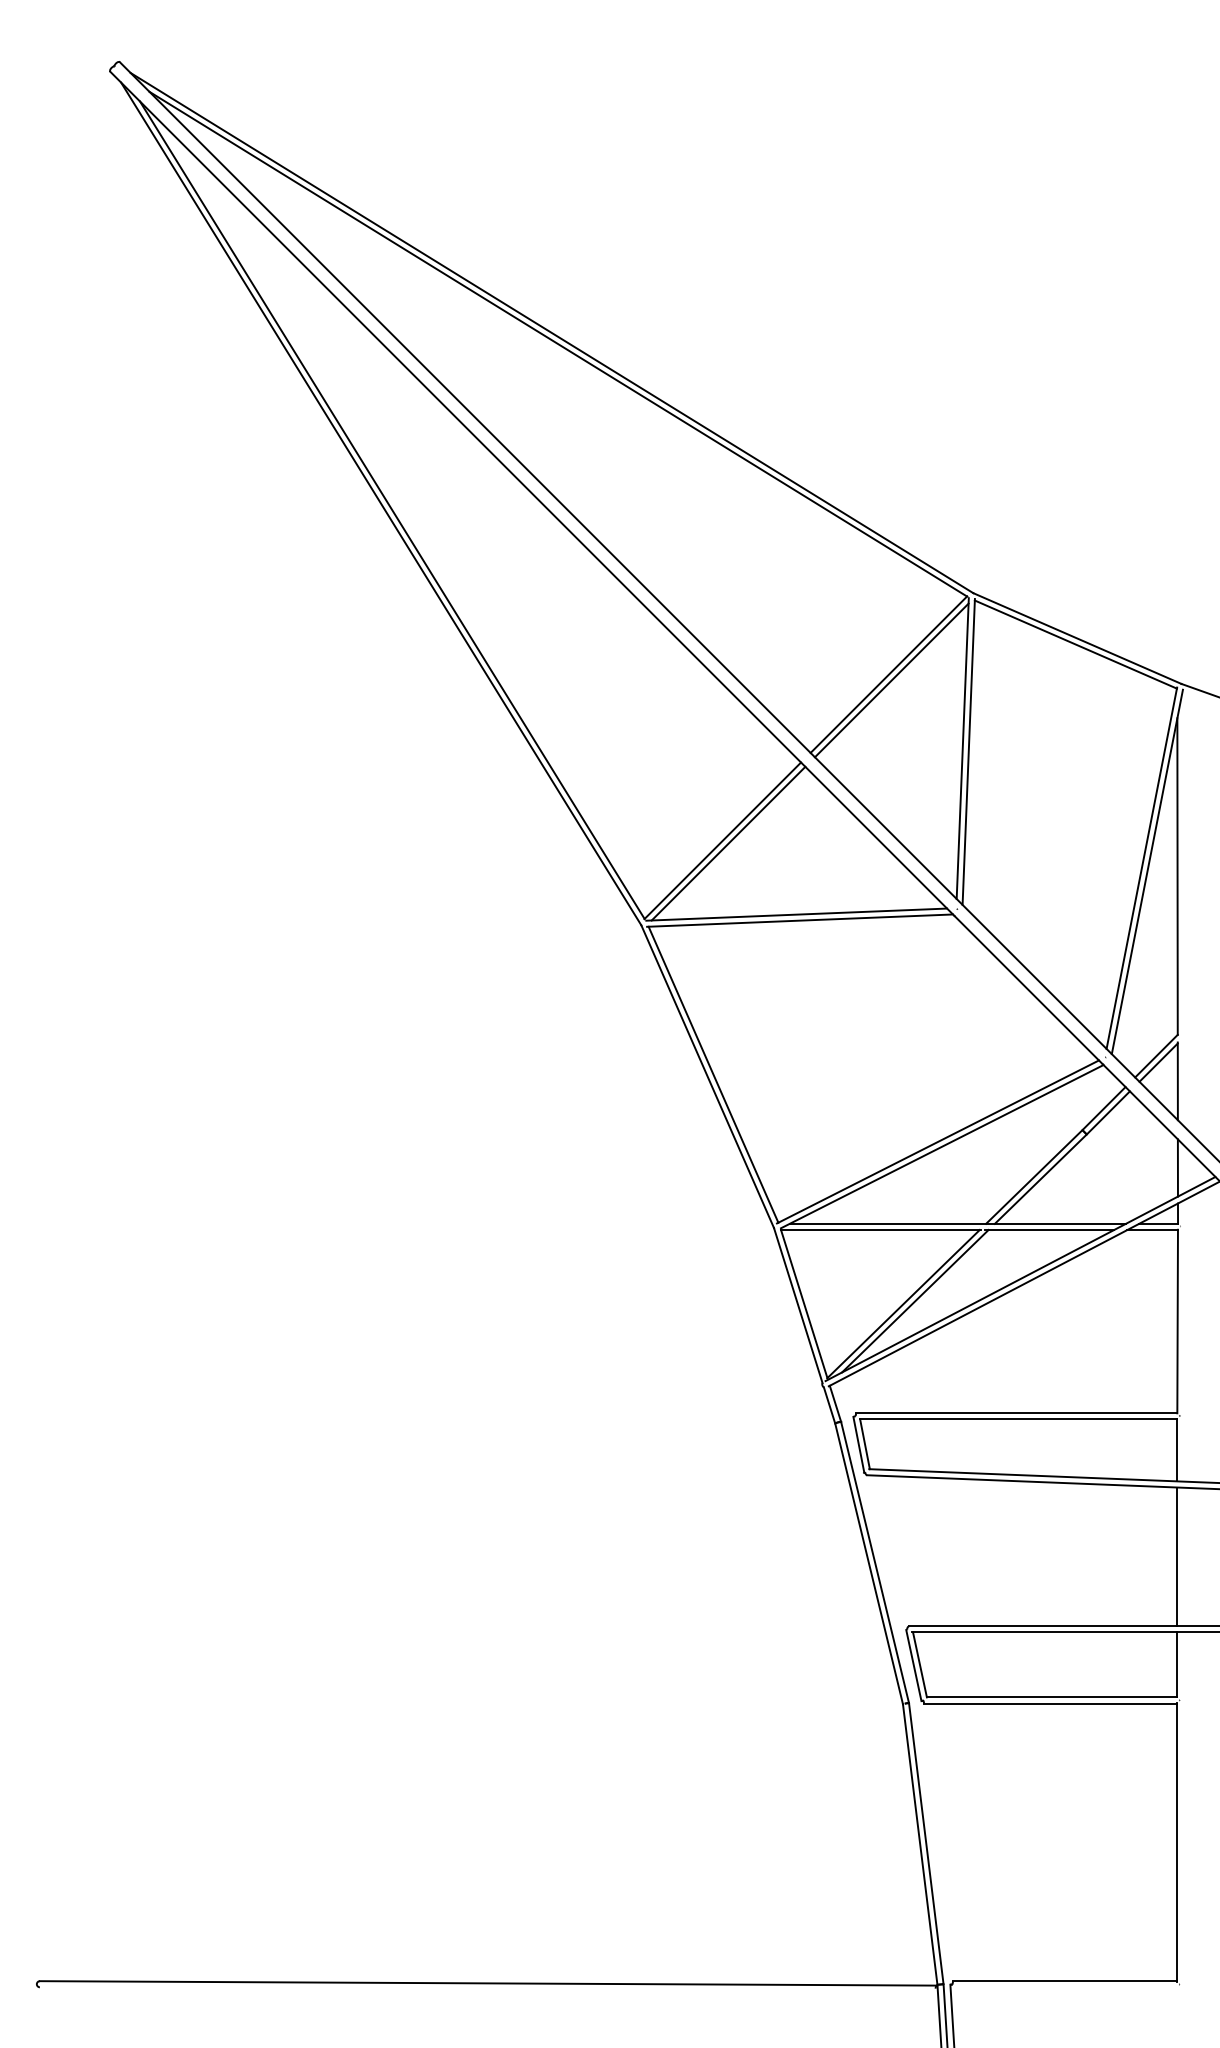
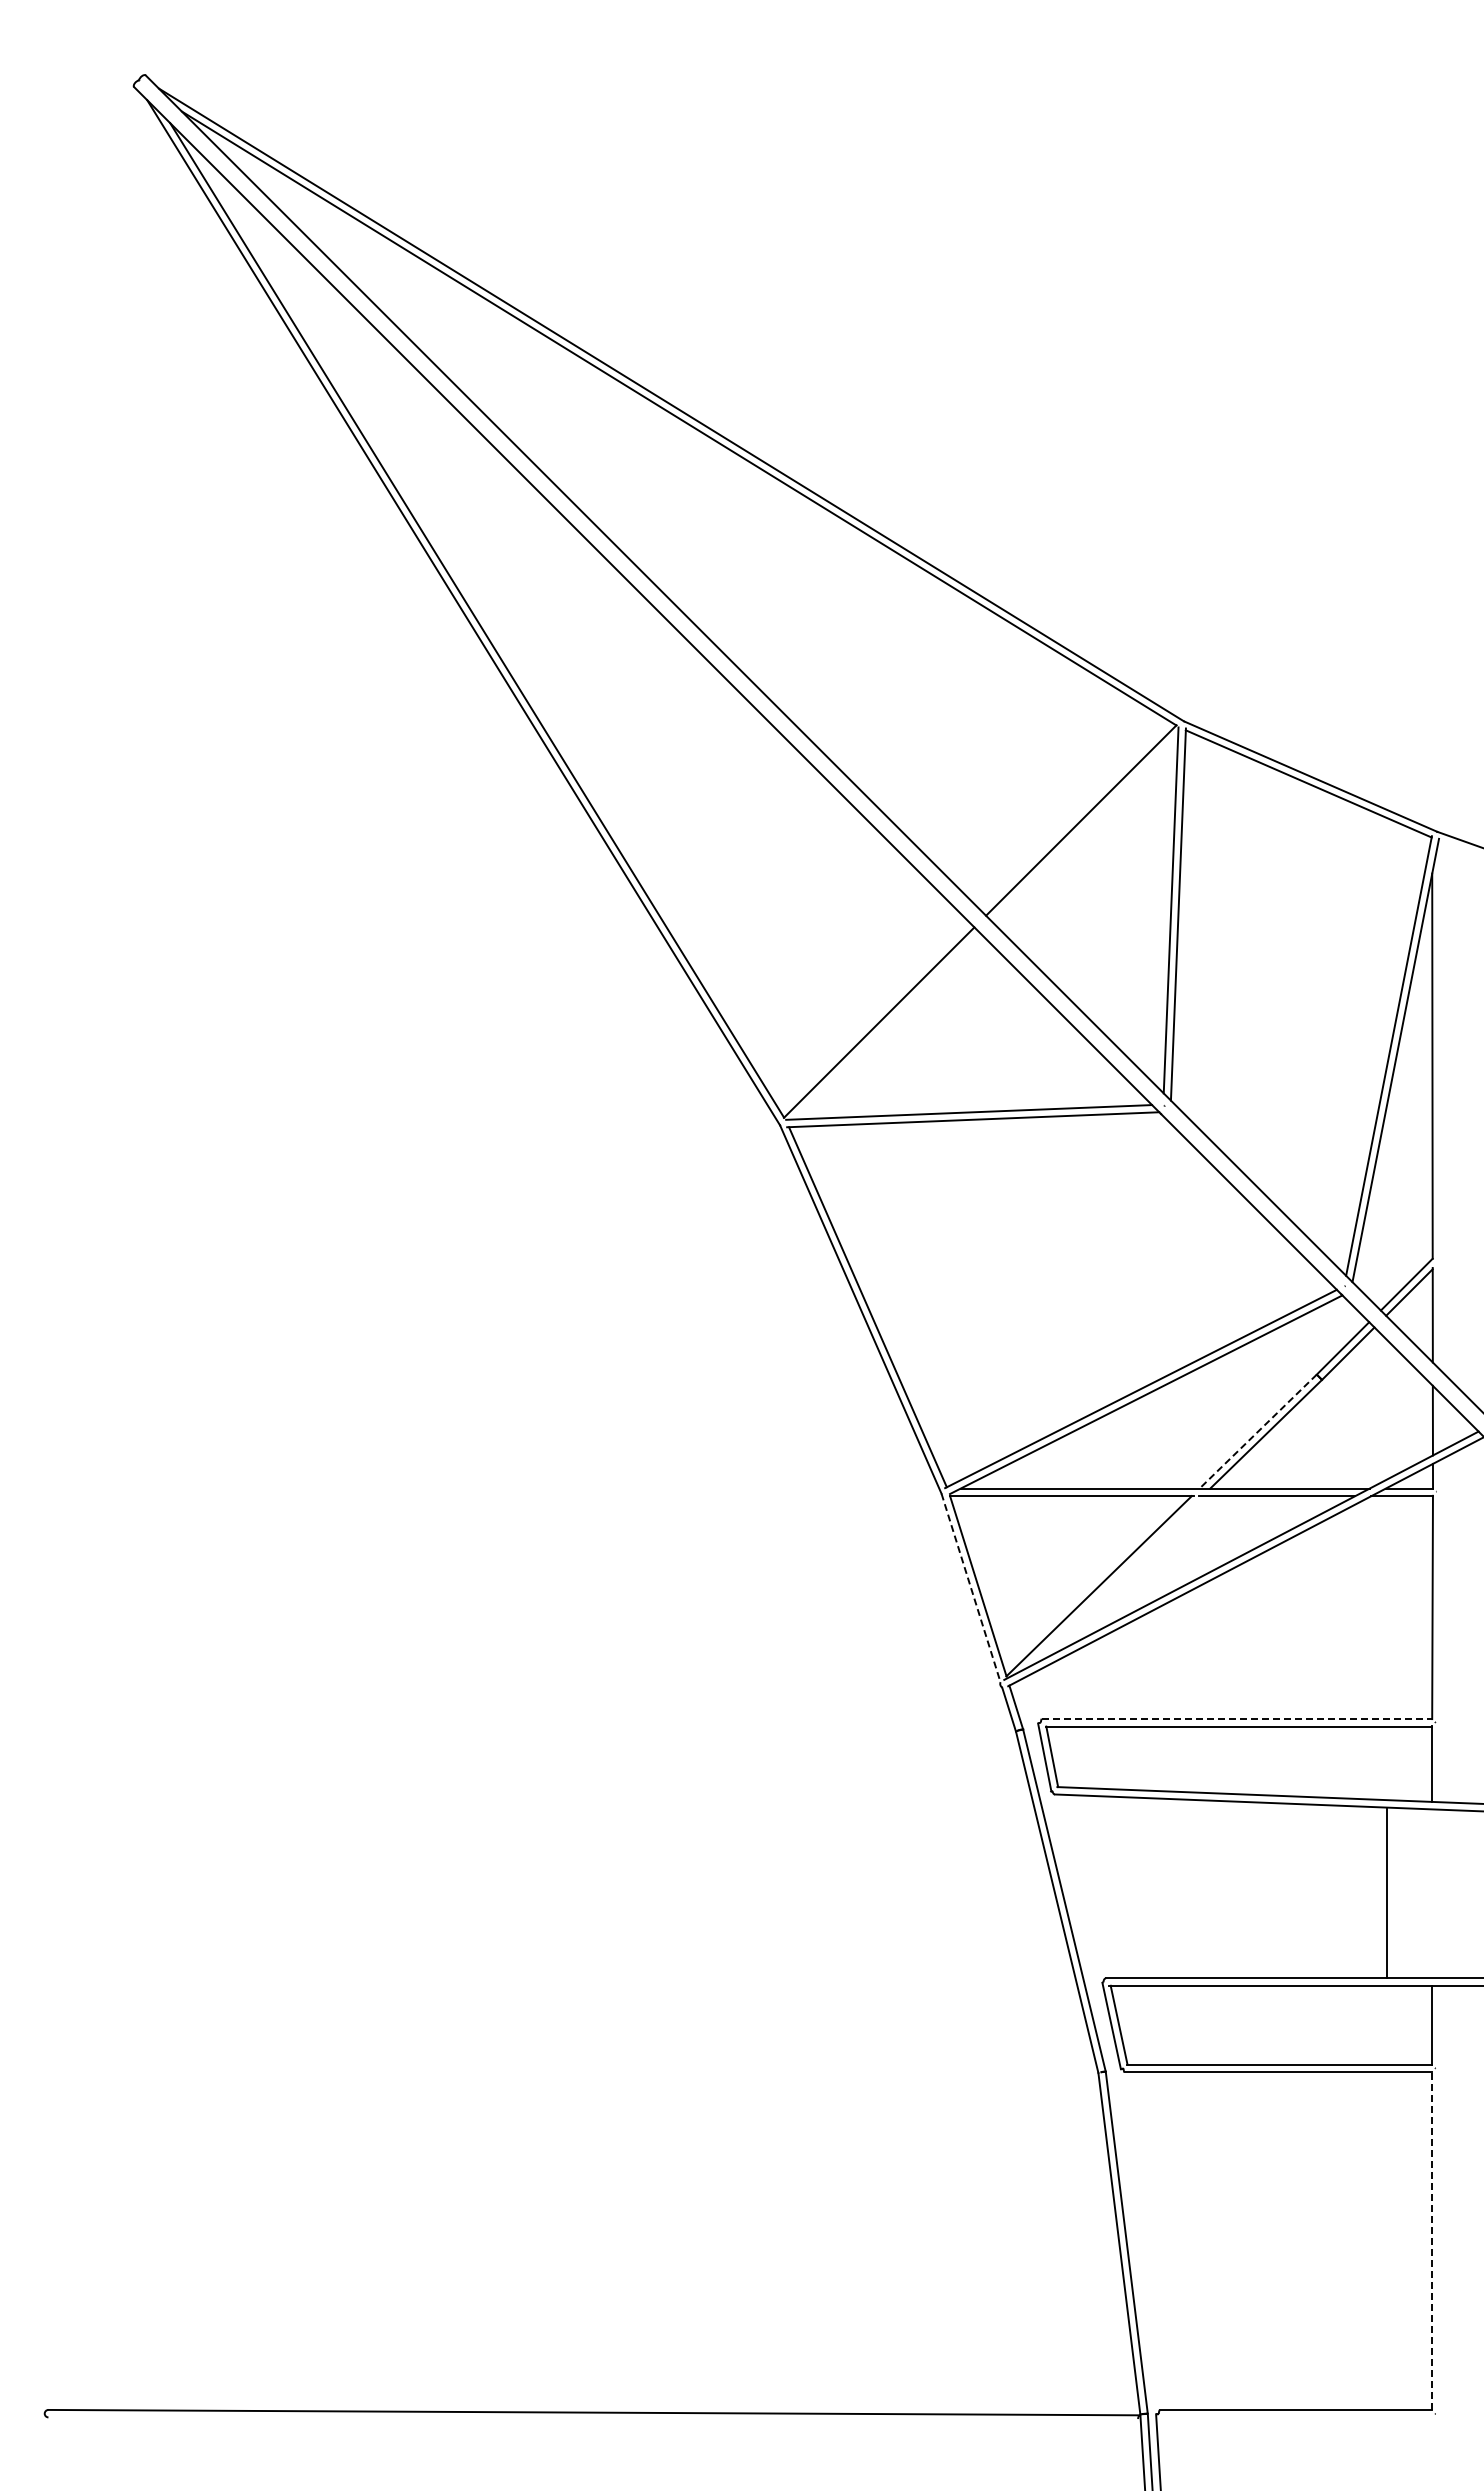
line: (891, 680) -> (1084, 827), removed
line: (727, 843) -> (885, 1025), removed
line: (1034, 1176) -> (1258, 1431), solid -> dashed
line: (915, 1301) -> (1113, 1582), removed
line: (798, 1305) -> (971, 1588), solid -> dashed
line: (1017, 1413) -> (1237, 1719), solid -> dashed
line: (1177, 1556) -> (1387, 1893), moved
line: (1177, 1841) -> (1432, 2240), solid -> dashed

